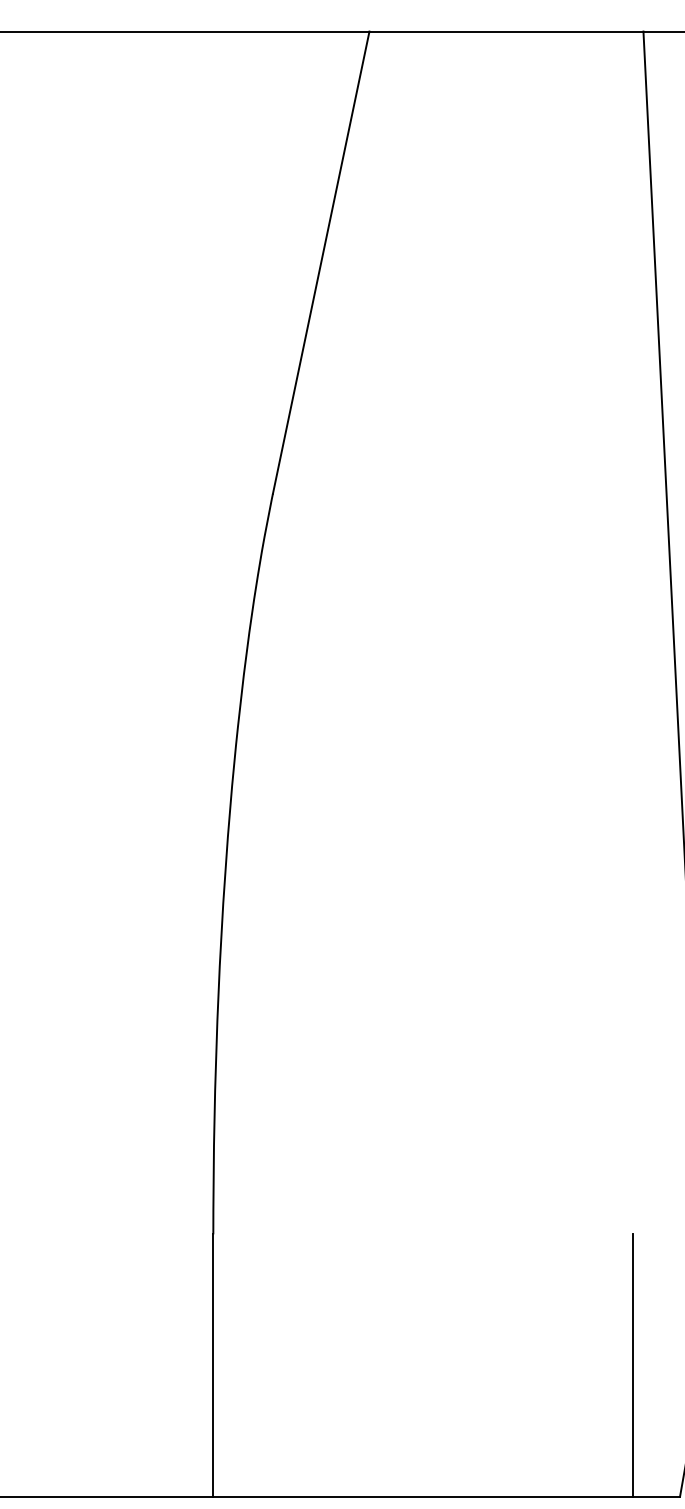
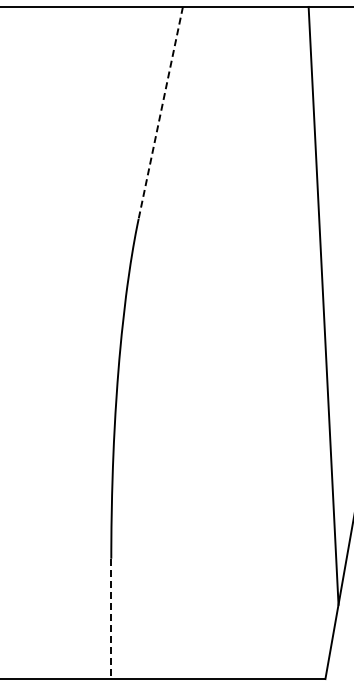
line: (320, 263) -> (160, 113), solid -> dashed
line: (632, 1364) -> (303, 618), removed
line: (213, 1366) -> (111, 619), solid -> dashed

